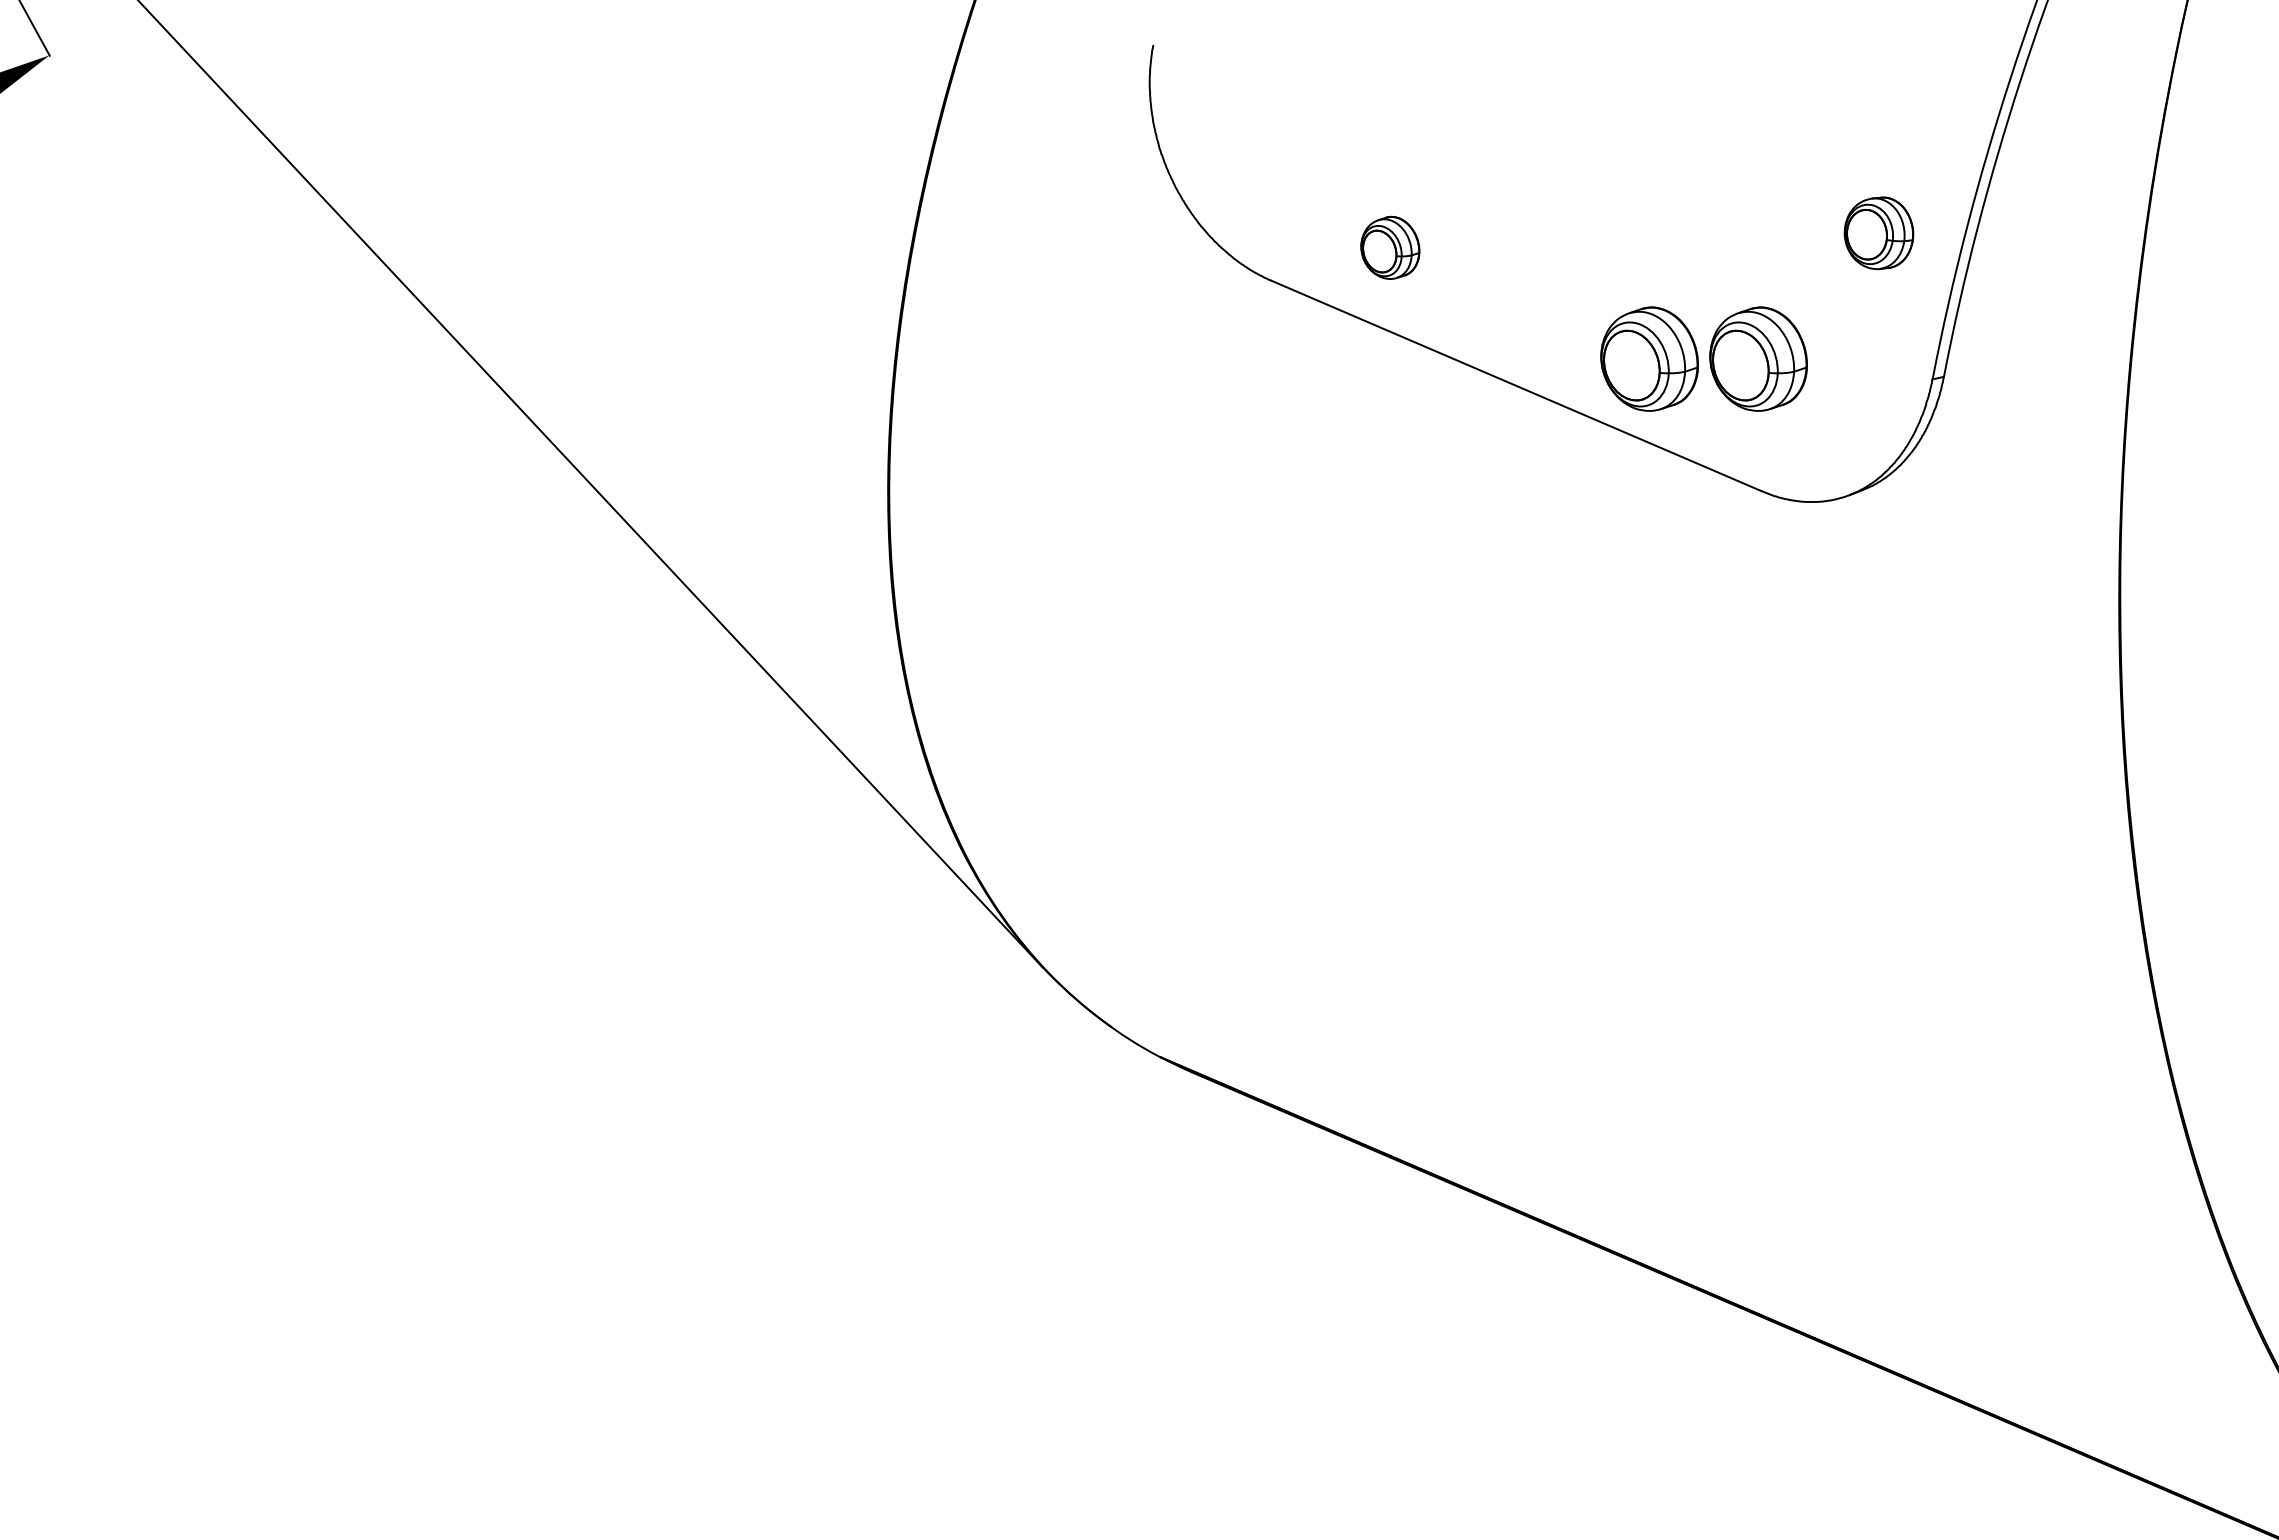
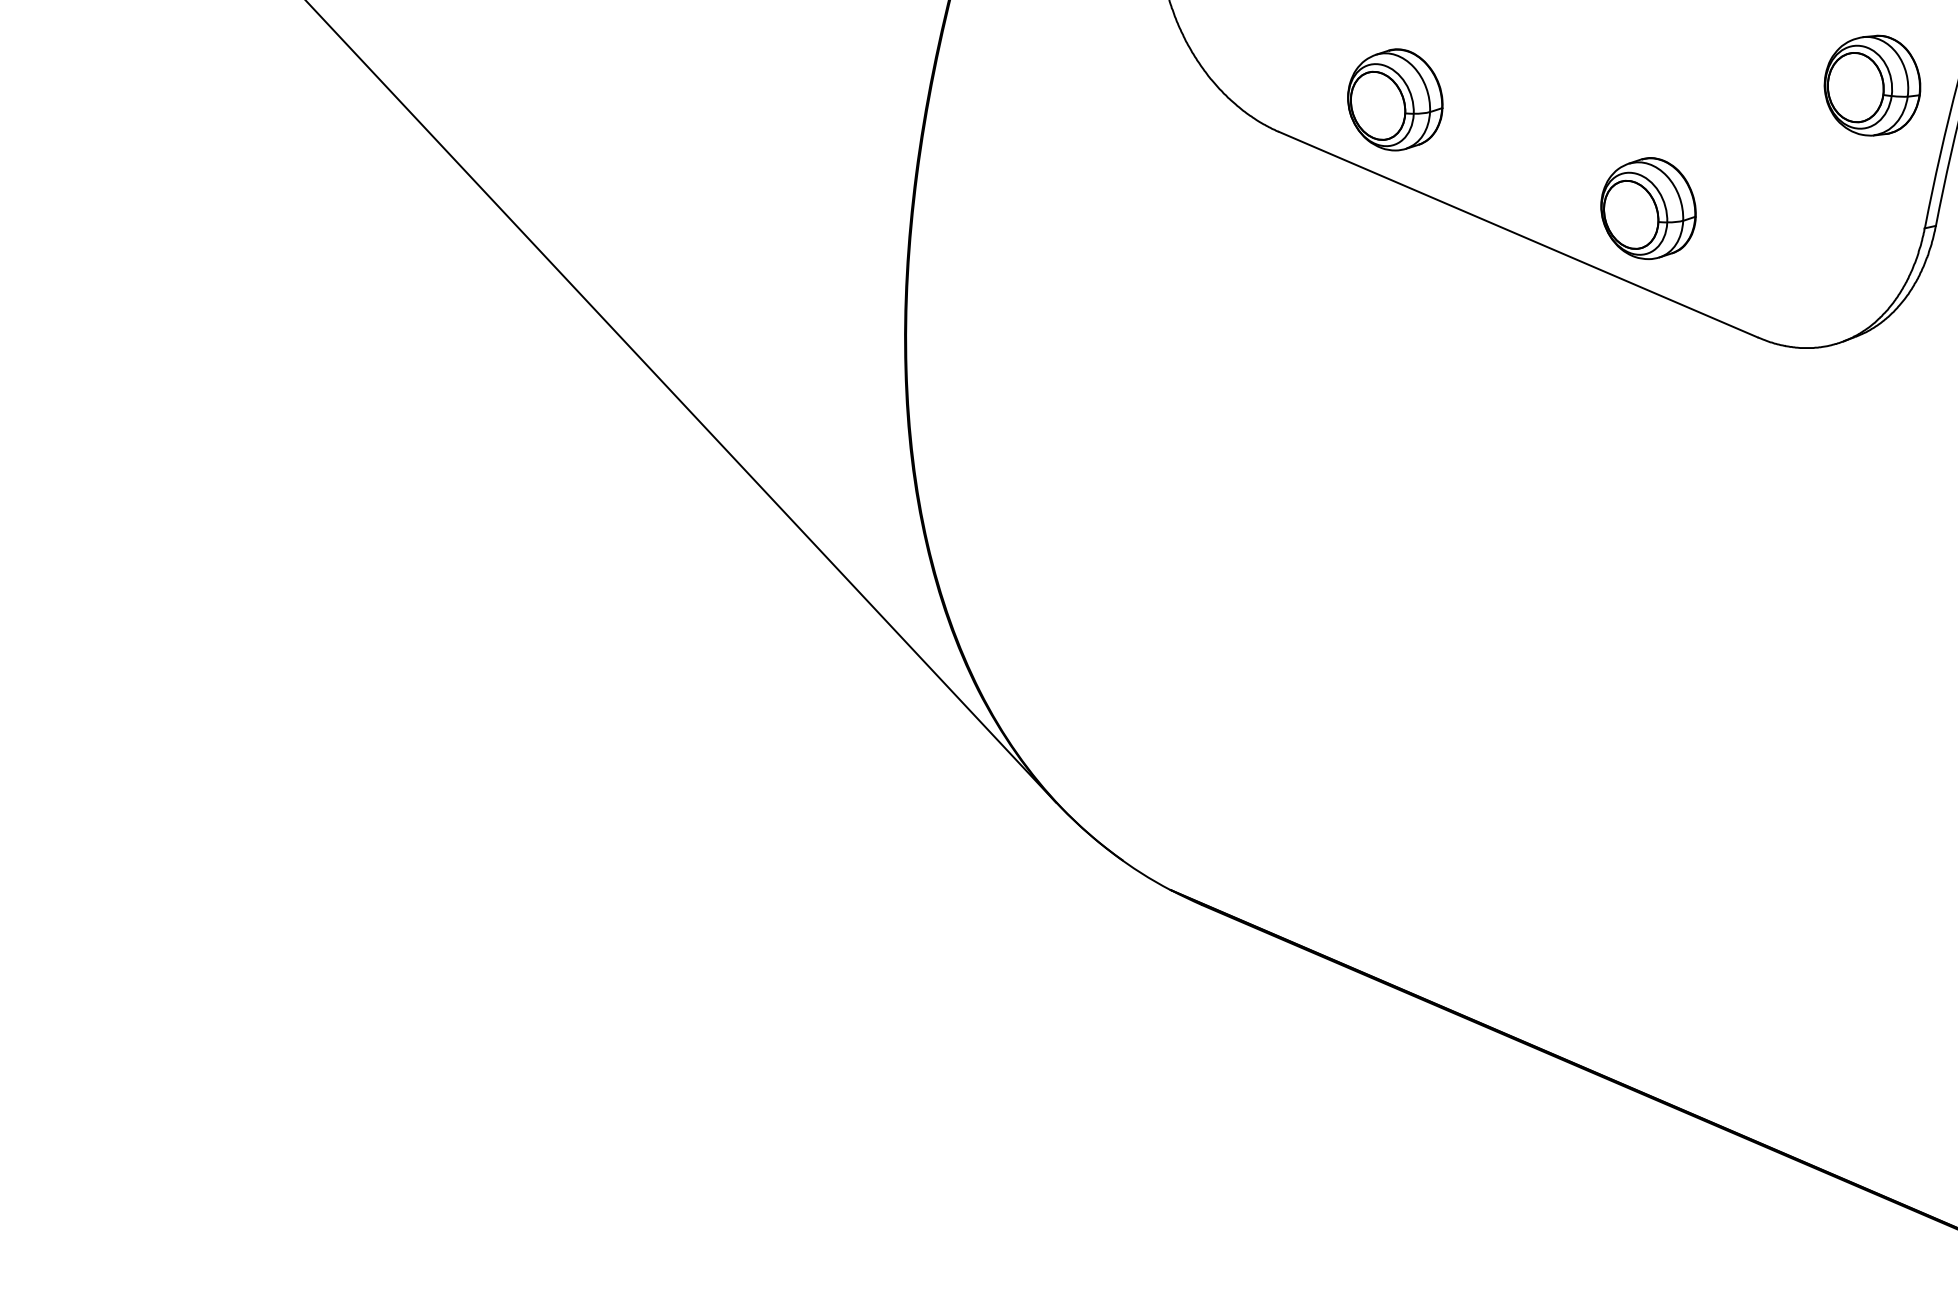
part: (1878, 233) -> (1872, 85), size x1.43
part: (1390, 247) -> (1395, 99), size x1.67
part: (1758, 358) -> (1754, 207), removed

